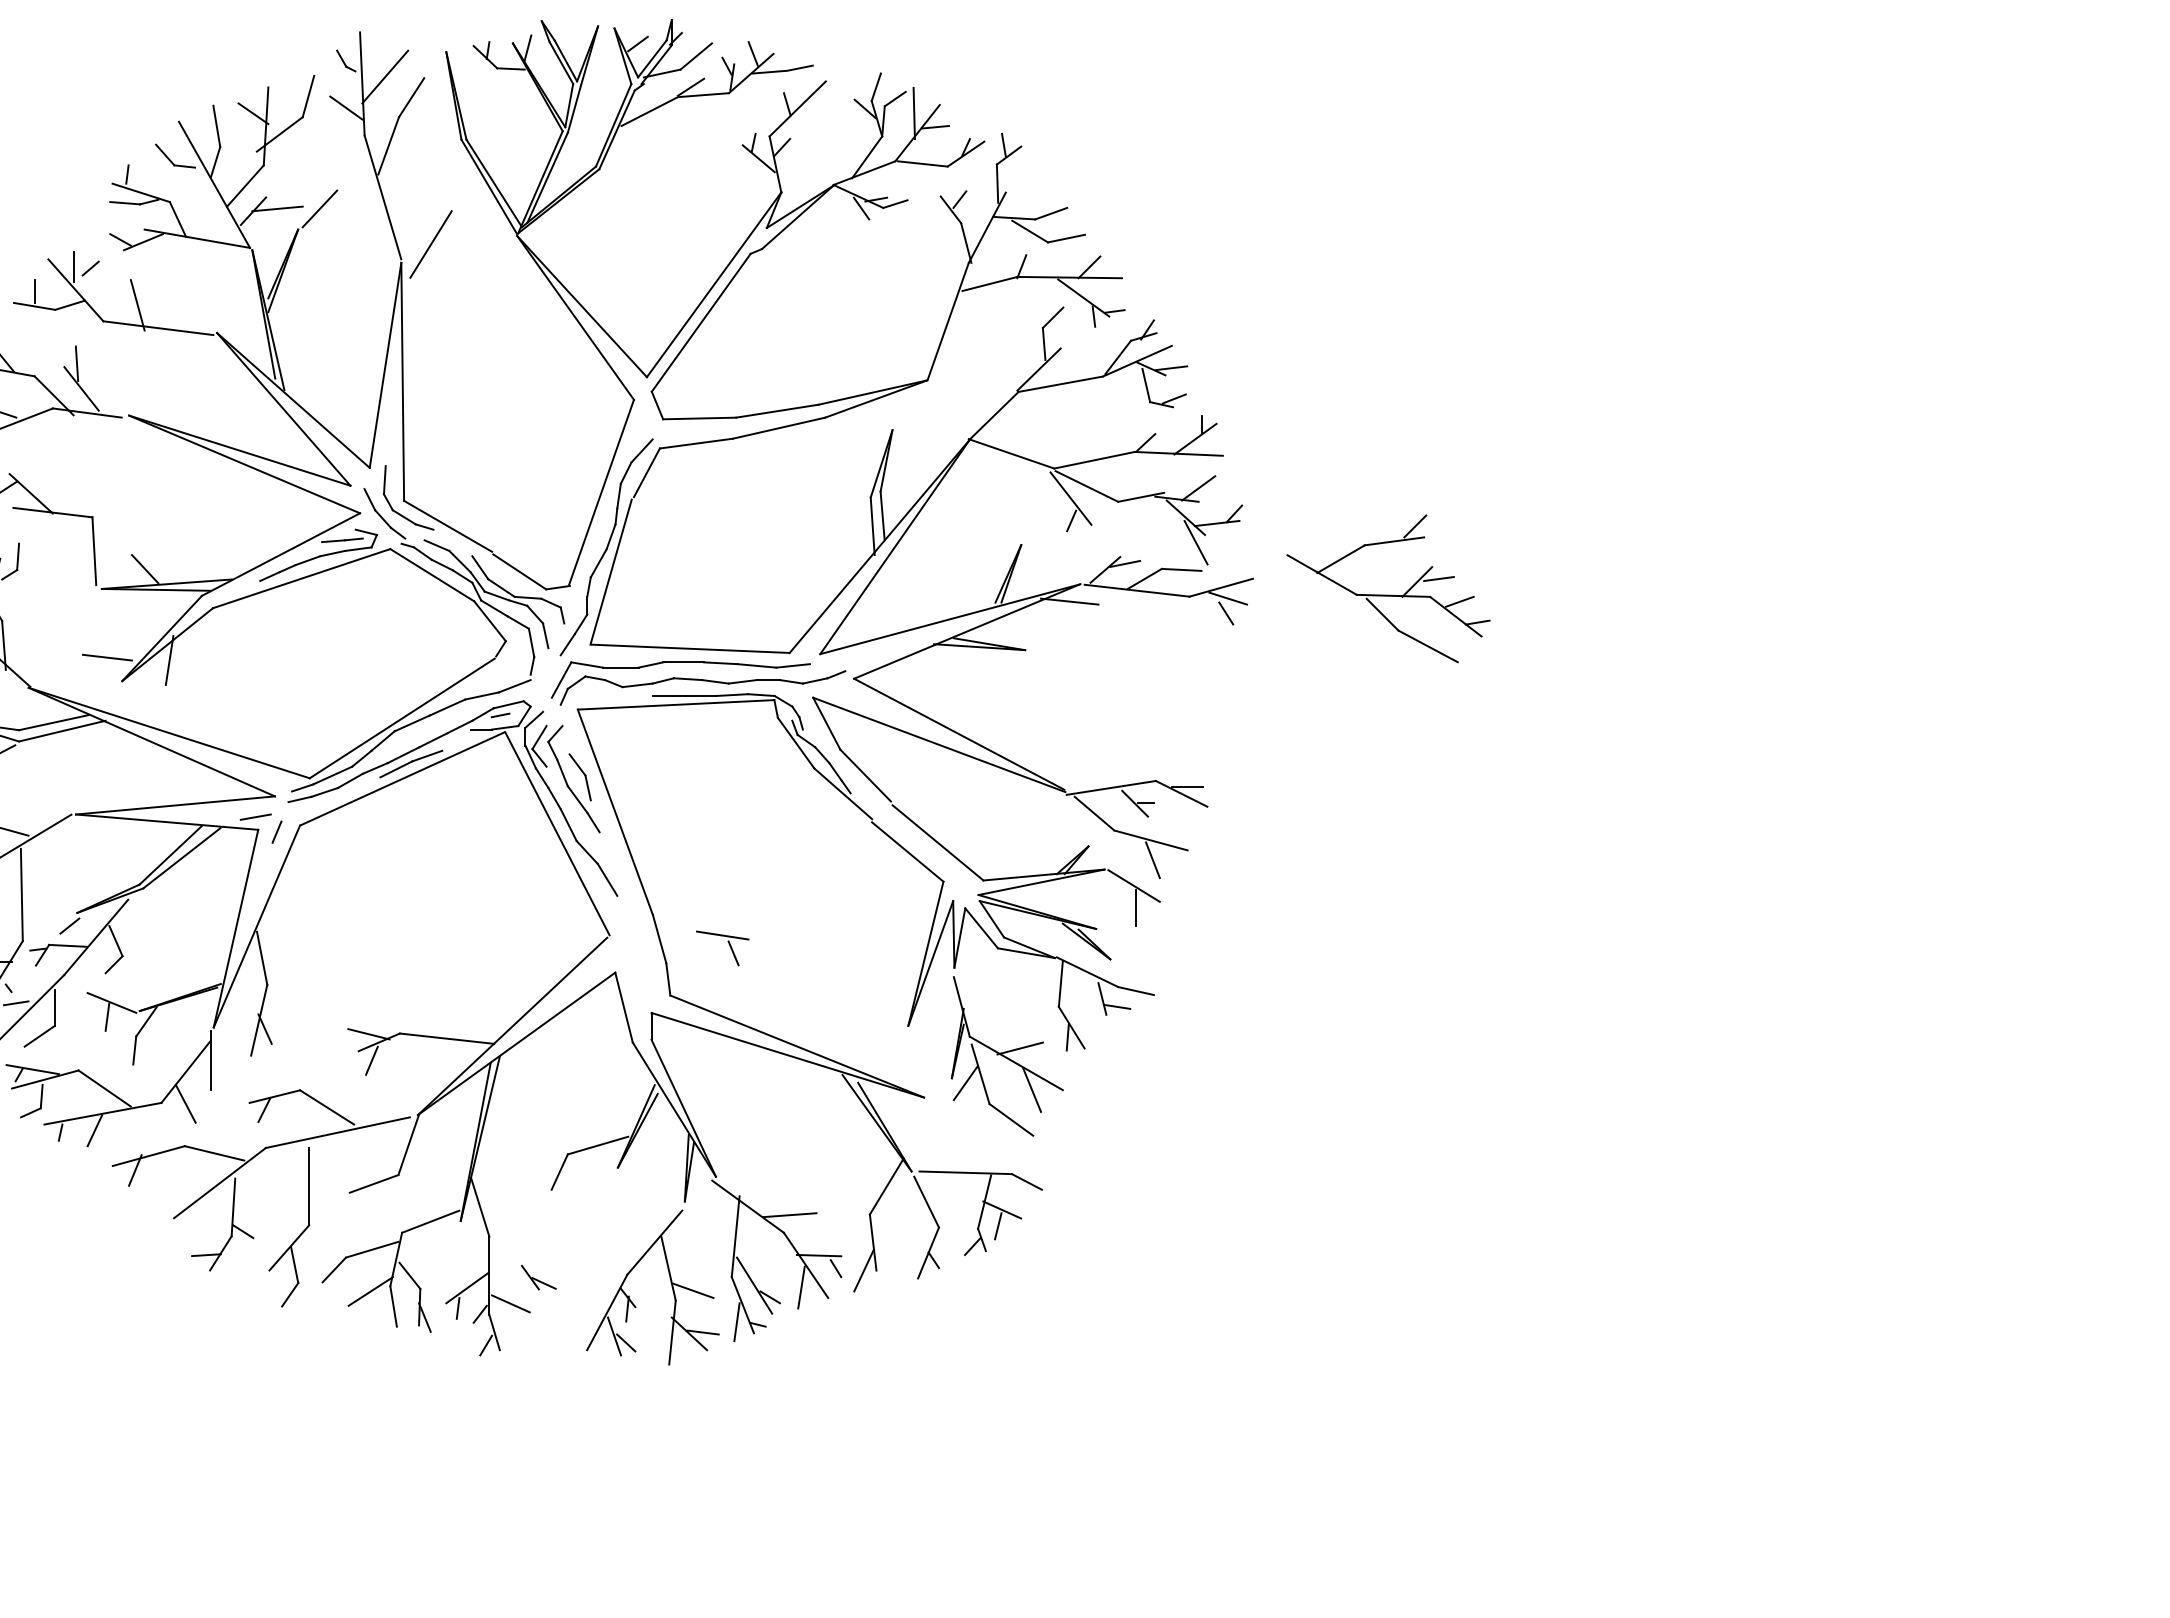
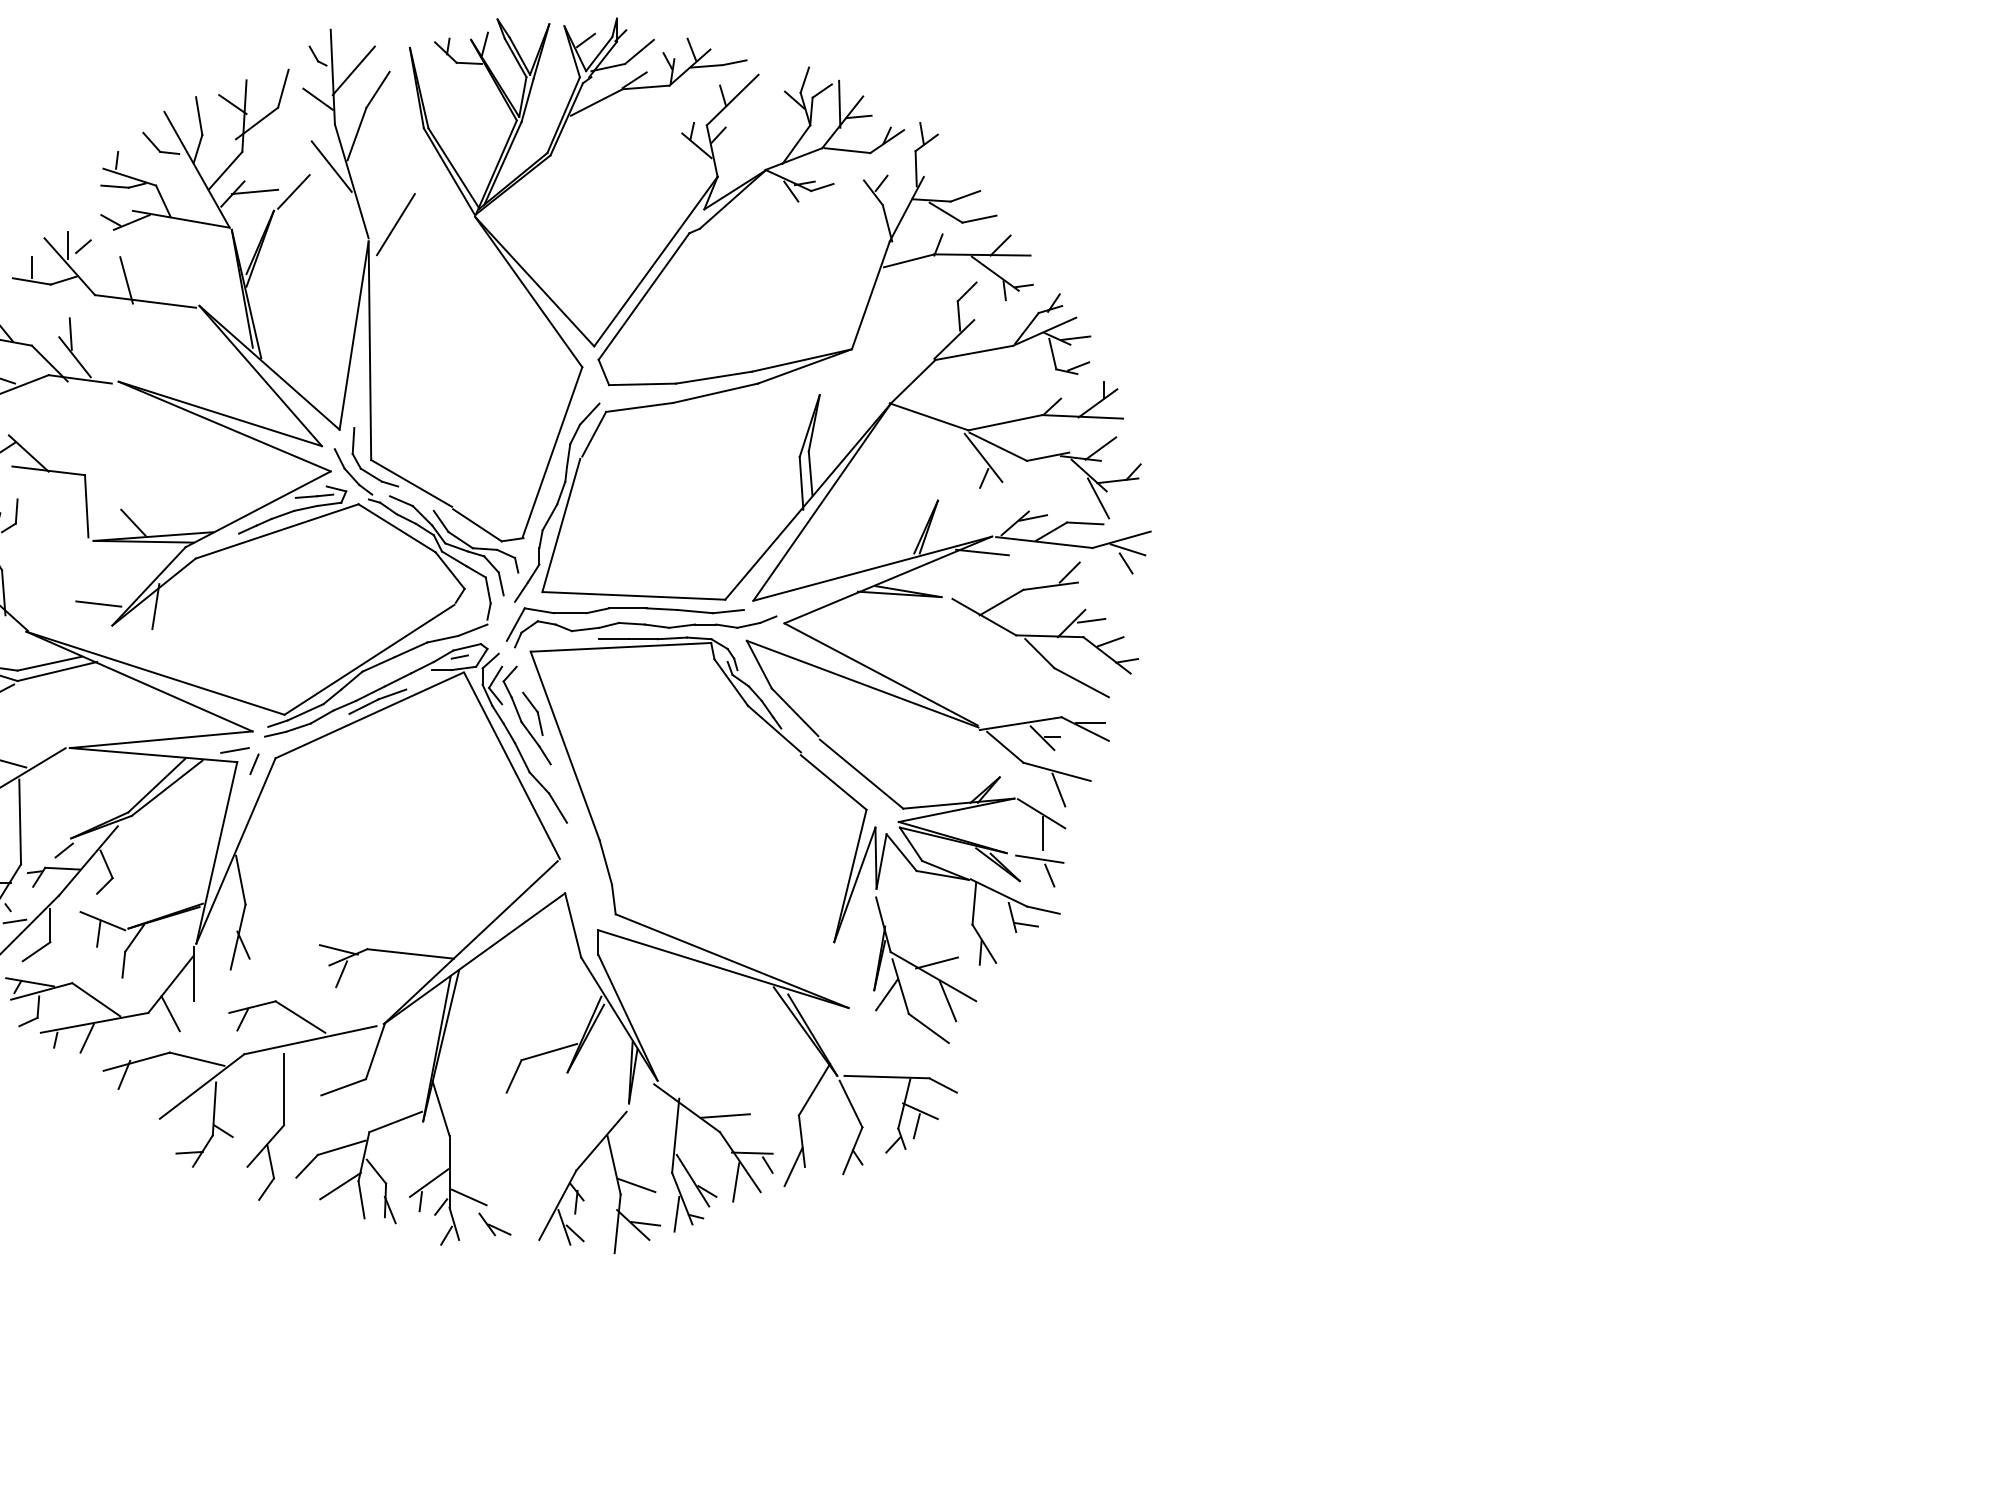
line: (360, 181) -> (331, 166), added
part: (1387, 588) -> (1044, 629), moved
part: (728, 945) -> (1045, 868), moved
part: (538, 1277) -> (494, 1224), moved

